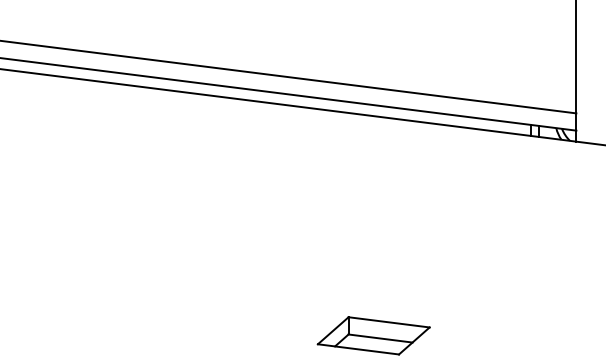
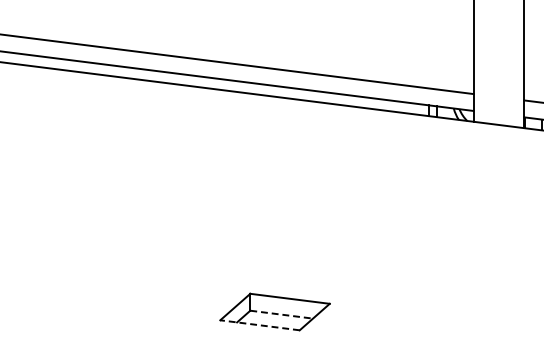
line: (381, 338) -> (282, 314), solid -> dashed
line: (358, 349) -> (260, 325), solid -> dashed

